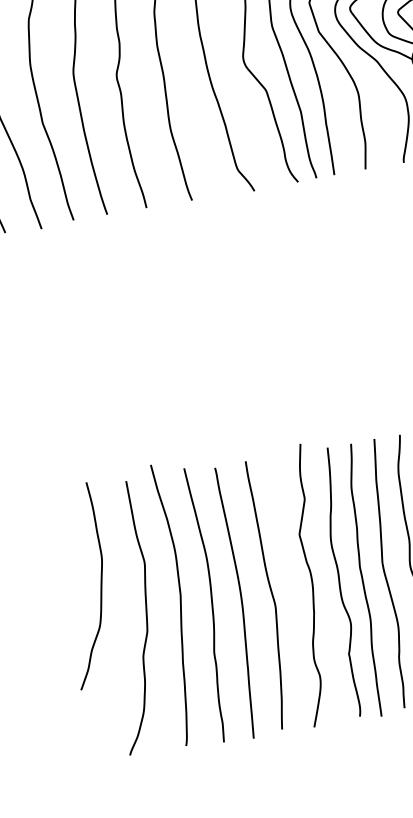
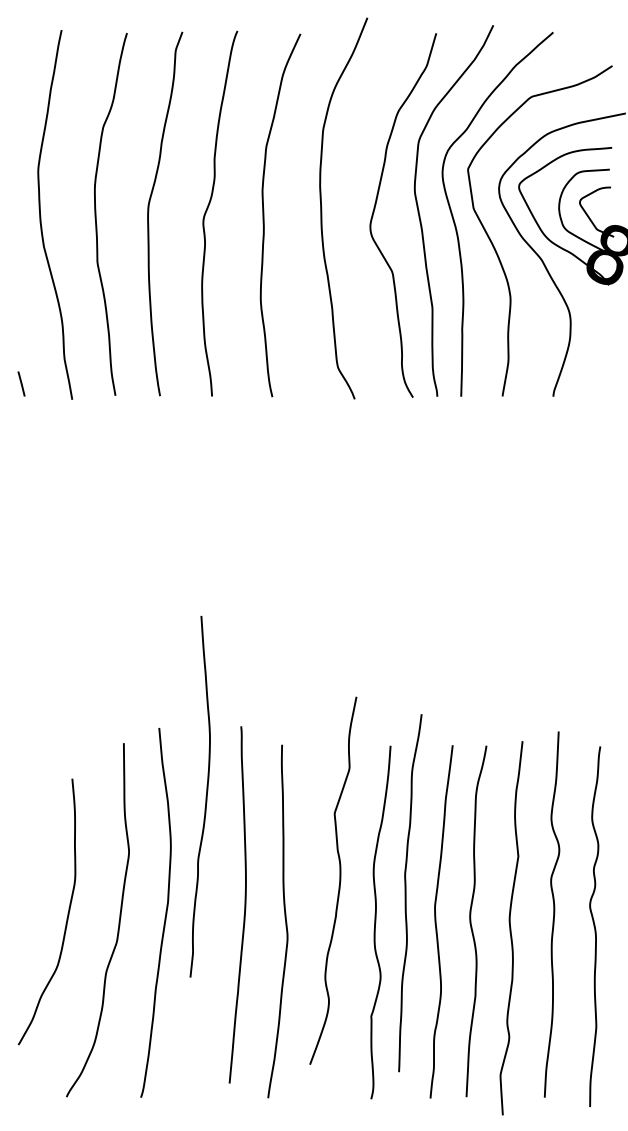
curve: (363, 580) -> (406, 893), moved
curve: (100, 584) -> (67, 913), moved
curve: (312, 584) -> (339, 880), moved
curve: (241, 601) -> (244, 904), moved
curve: (211, 603) -> (205, 796), moved

